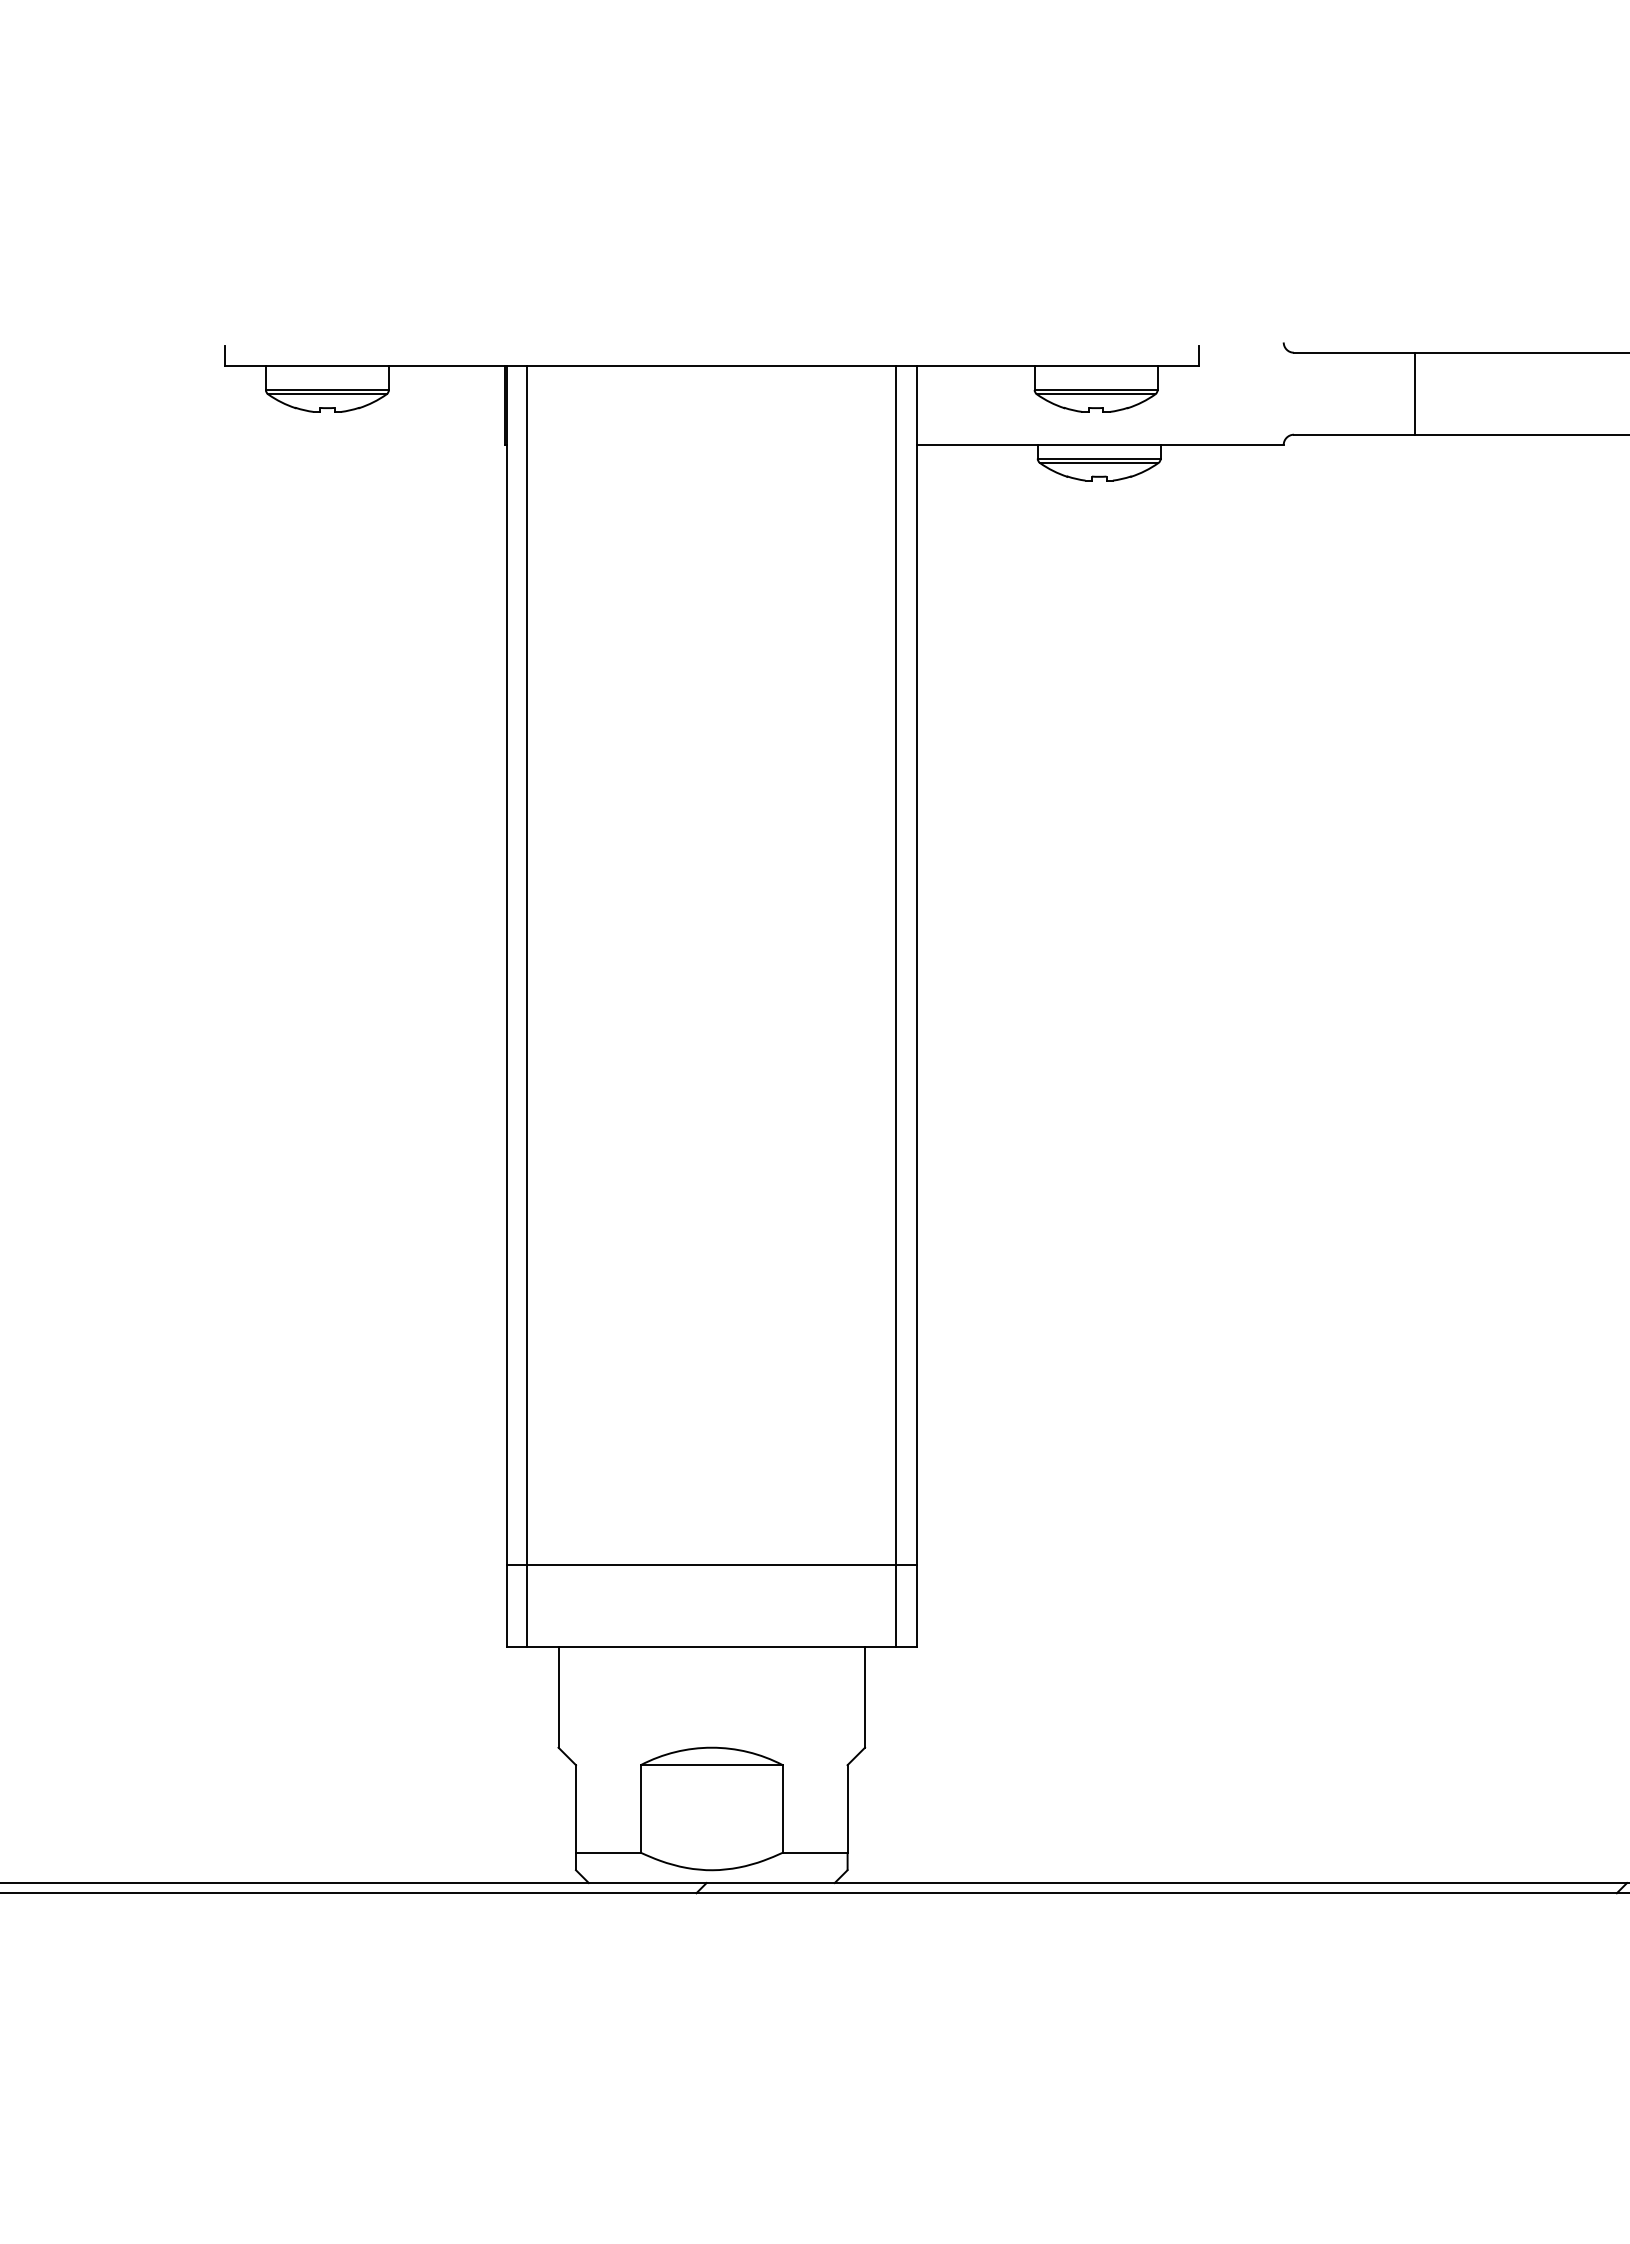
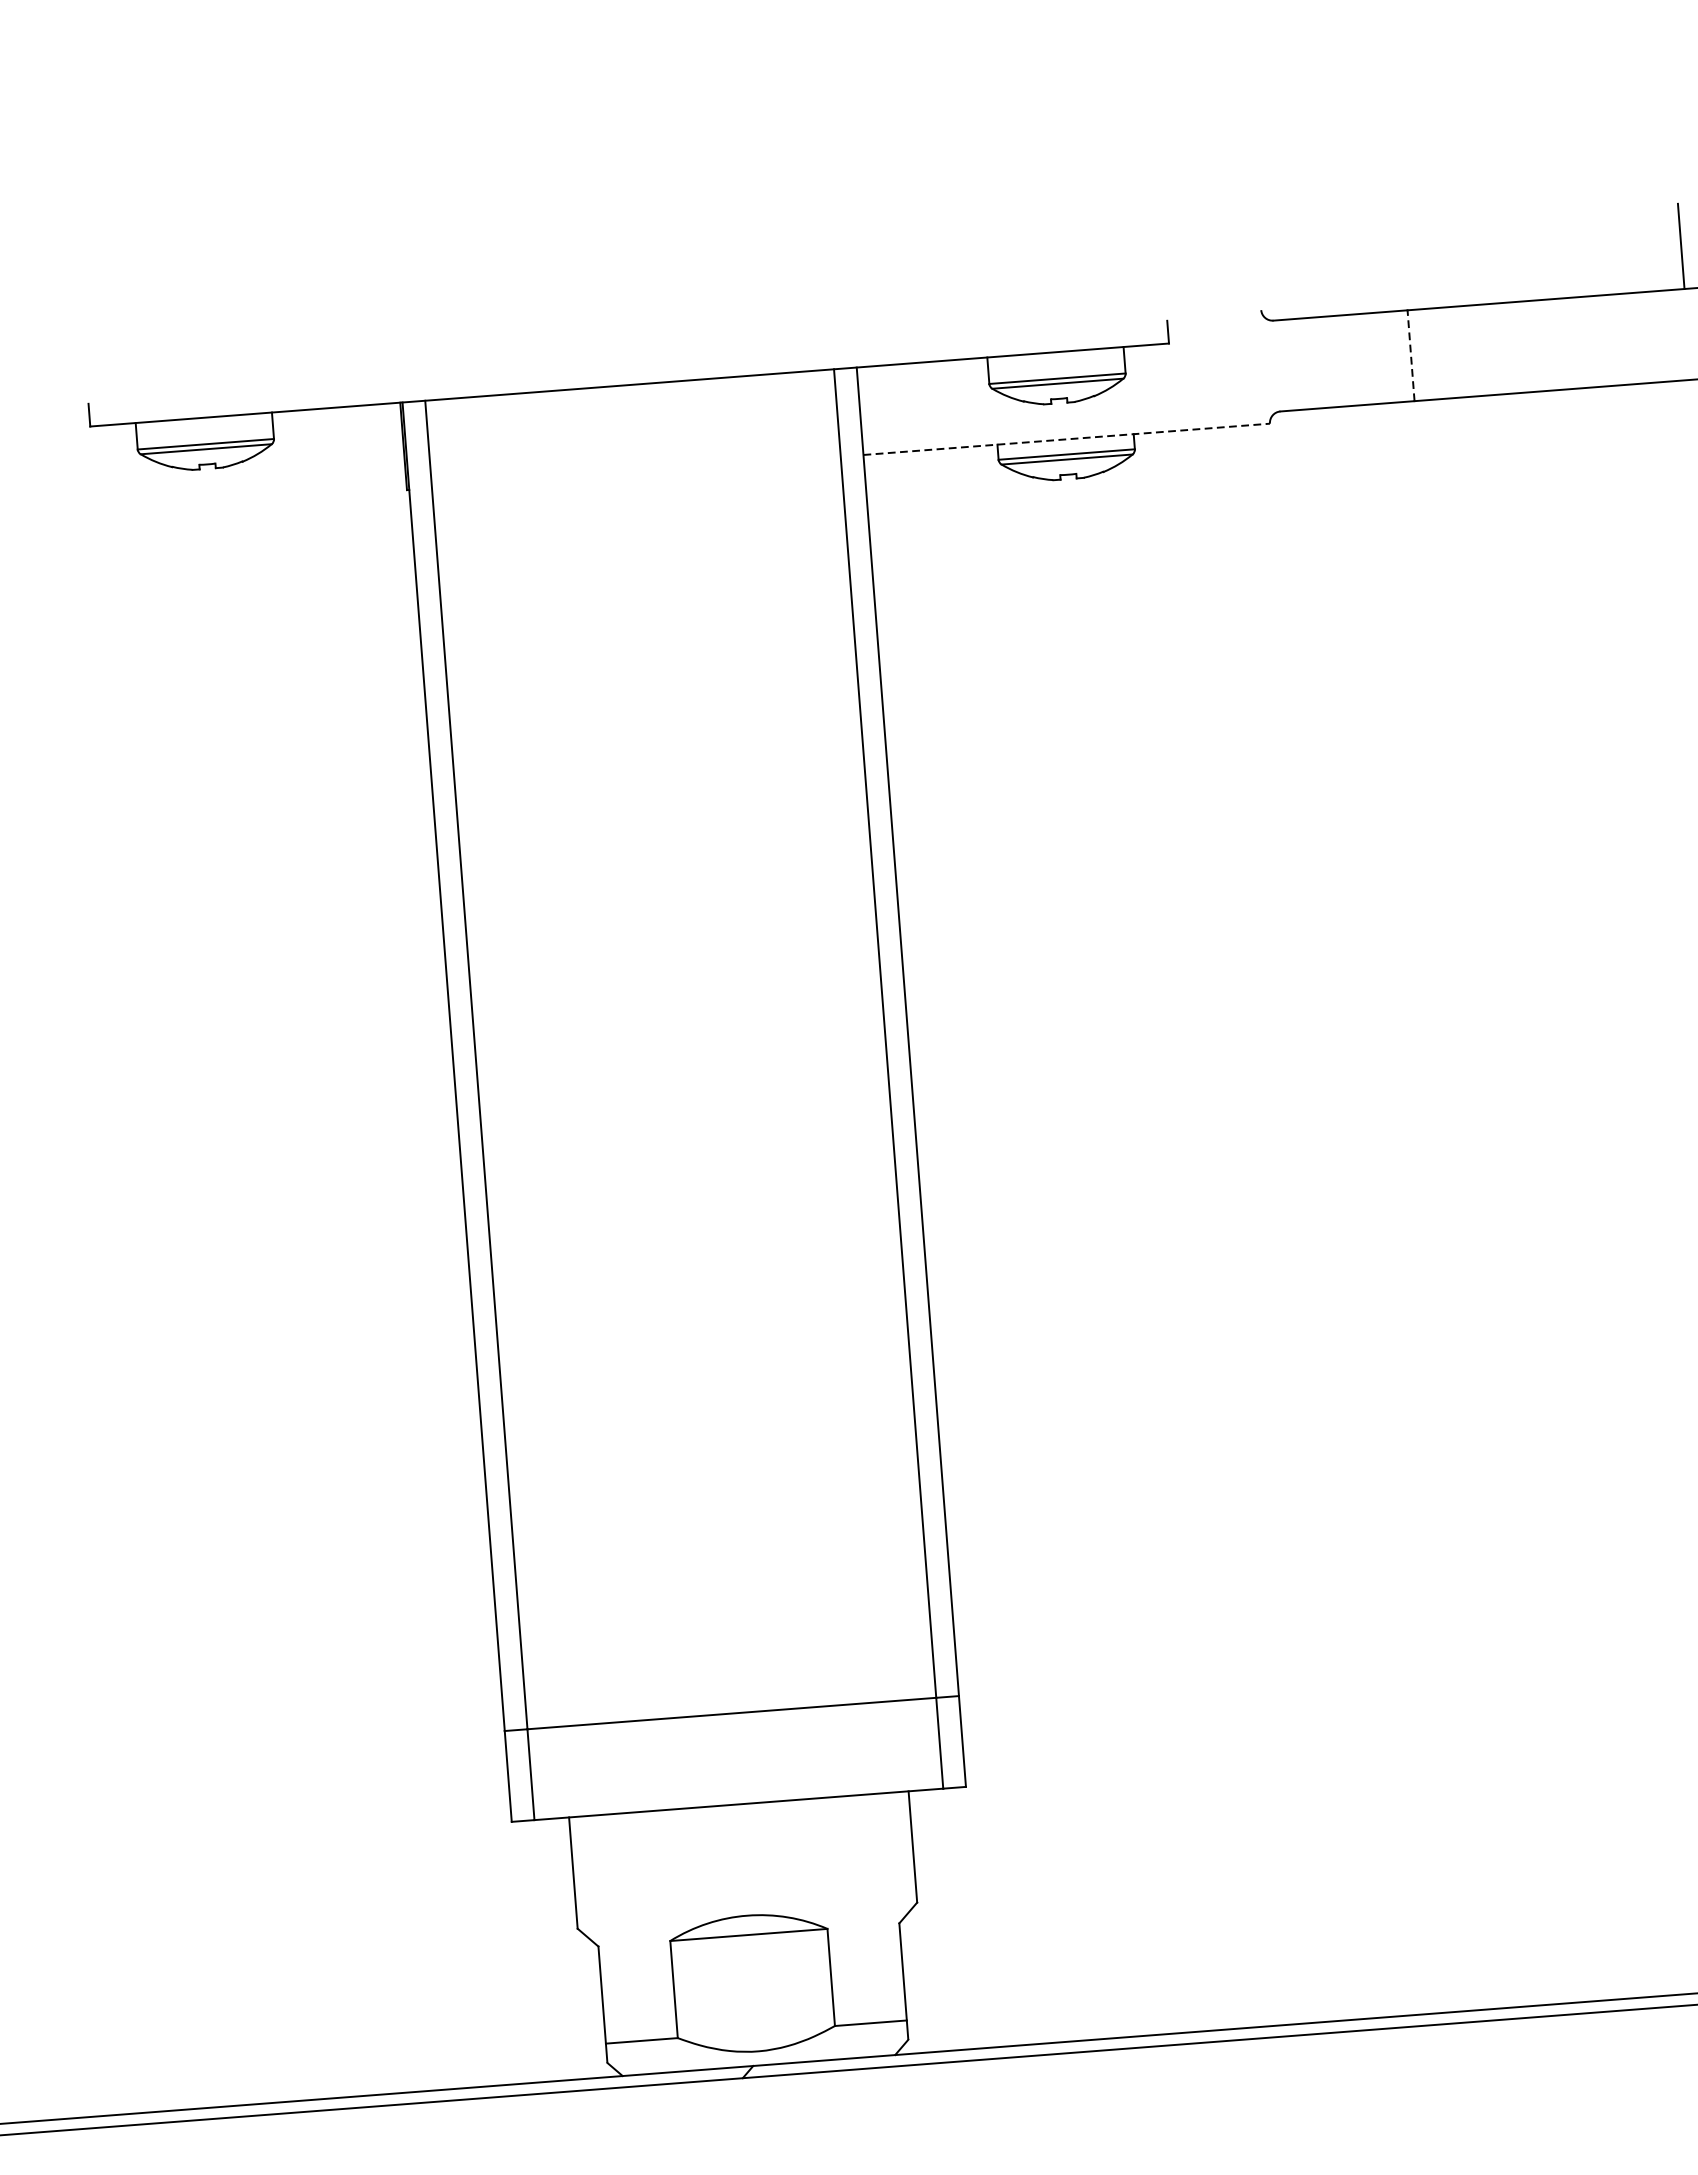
line: (1415, 393) -> (1411, 355), solid -> dashed
line: (1100, 444) -> (1066, 438), solid -> dashed

